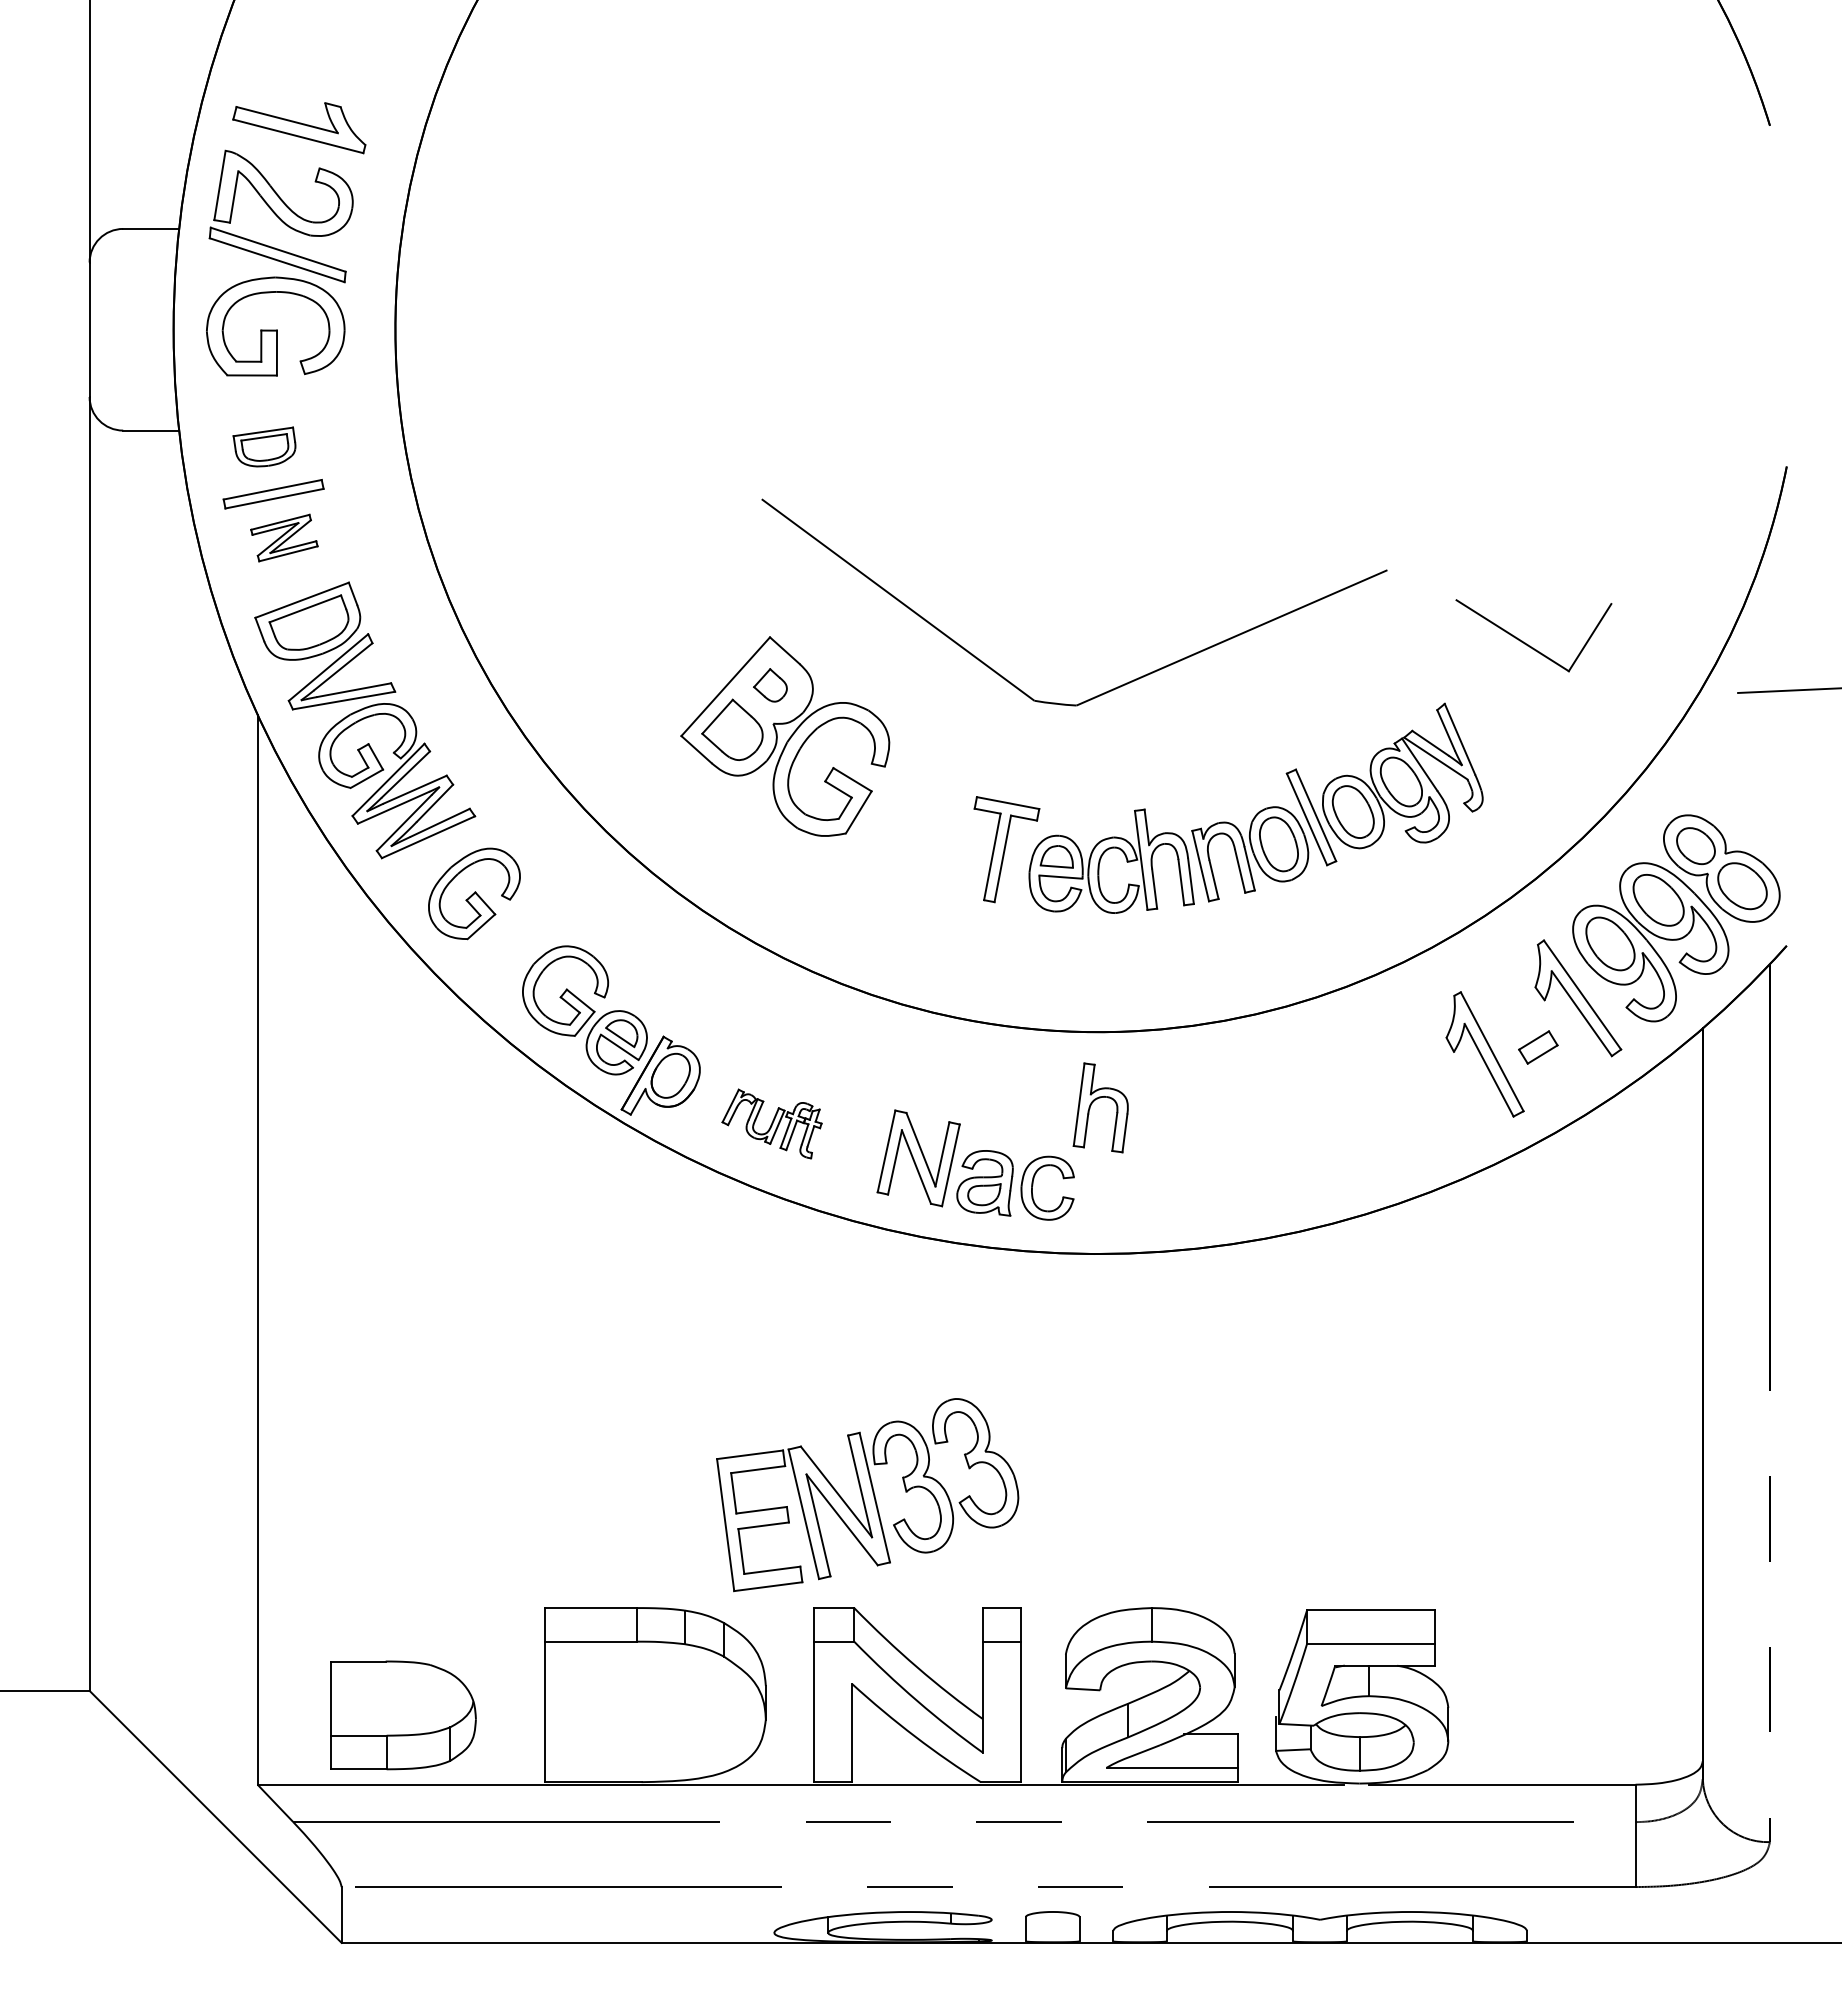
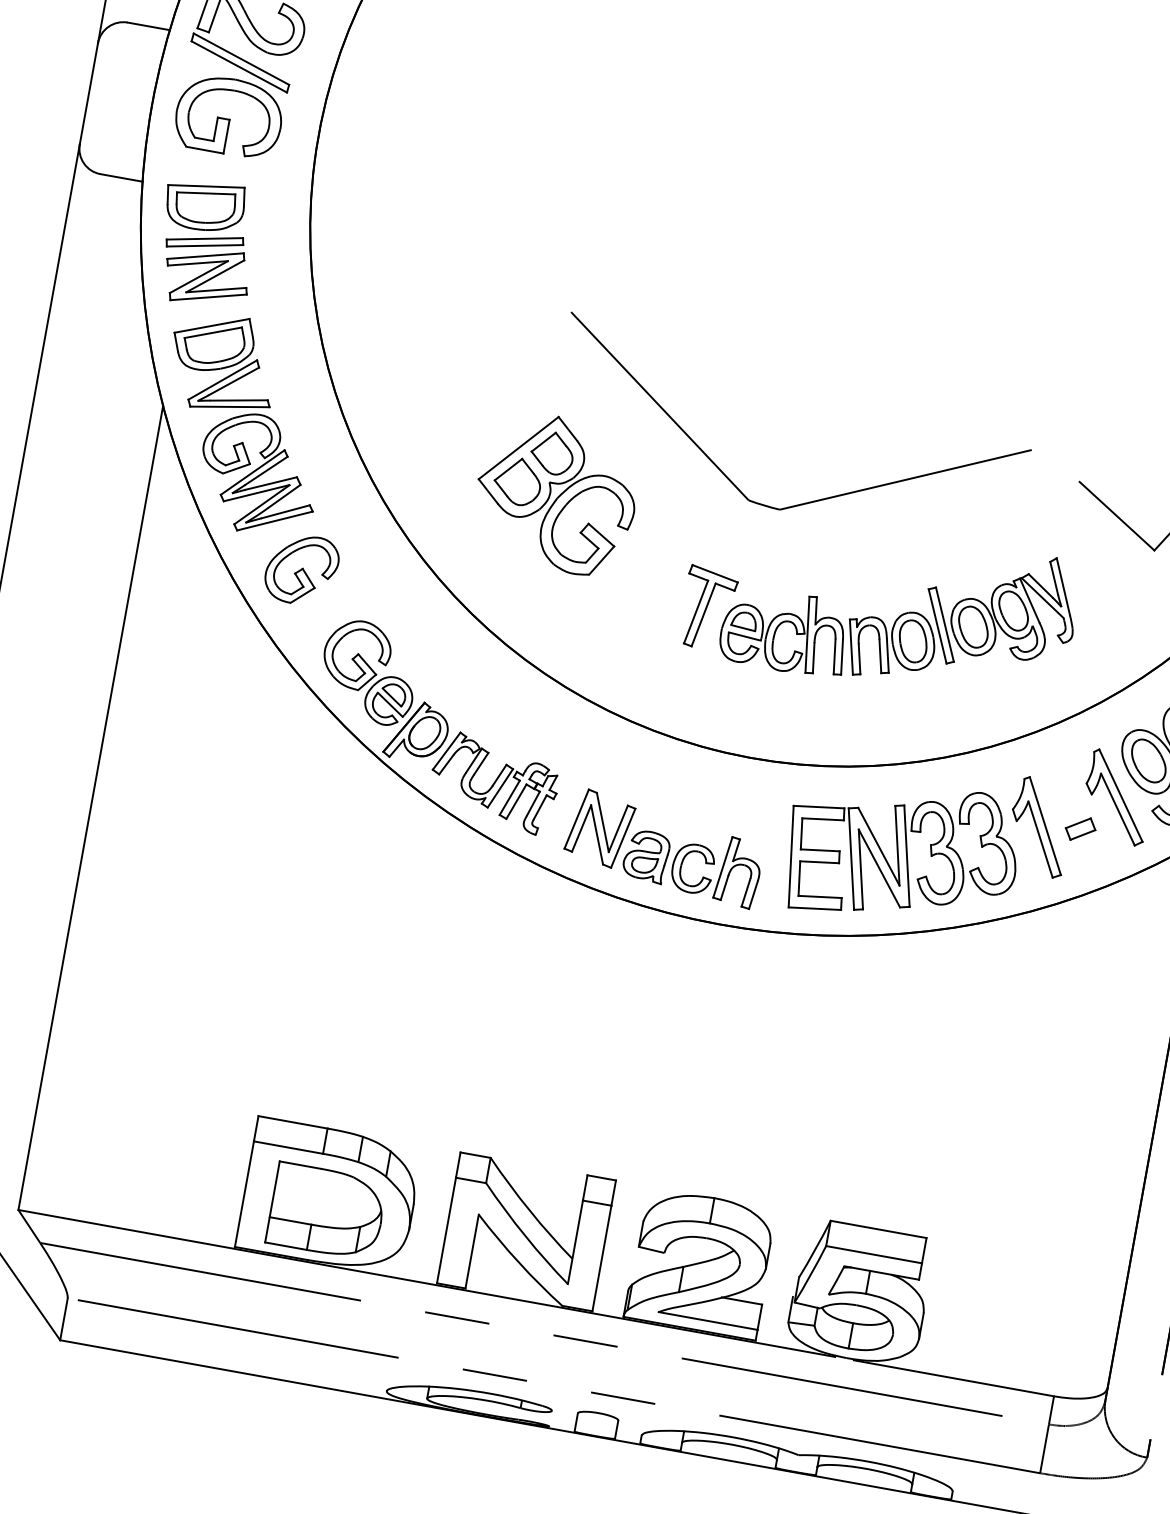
part: (264, 446) -> (204, 205), size x1.67
part: (284, 537) -> (207, 276), size x1.67
part: (770, 685) -> (552, 453), size x1.67
part: (1094, 1101) -> (734, 867), moved
part: (771, 1123) -> (494, 782), size x1.67
part: (867, 1495) -> (901, 853), moved
part: (403, 1715) -> (326, 1211), moved

